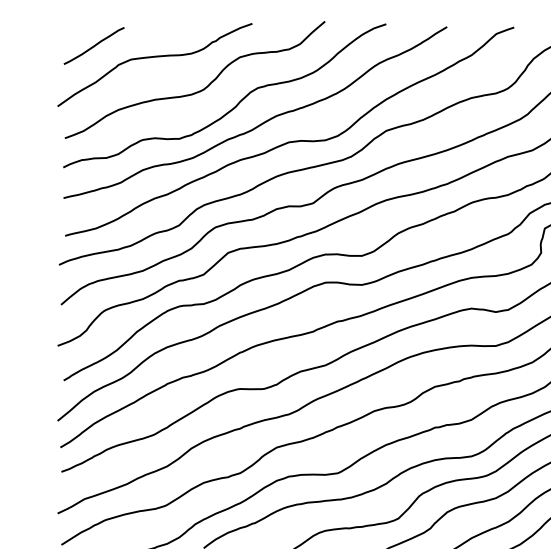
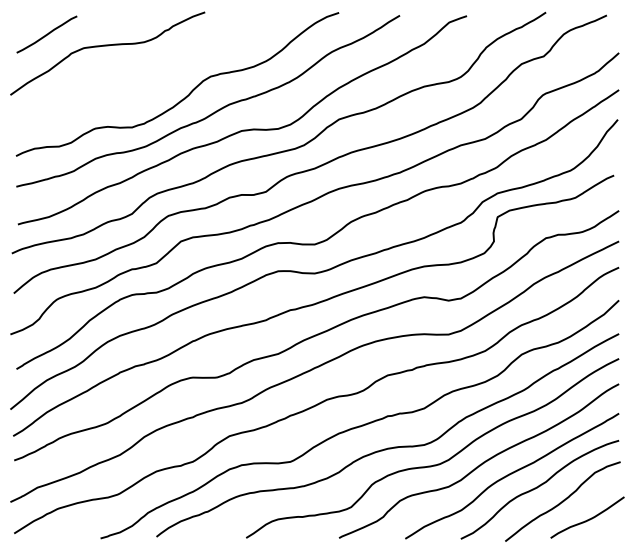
curve: (197, 90) -> (150, 79), removed

